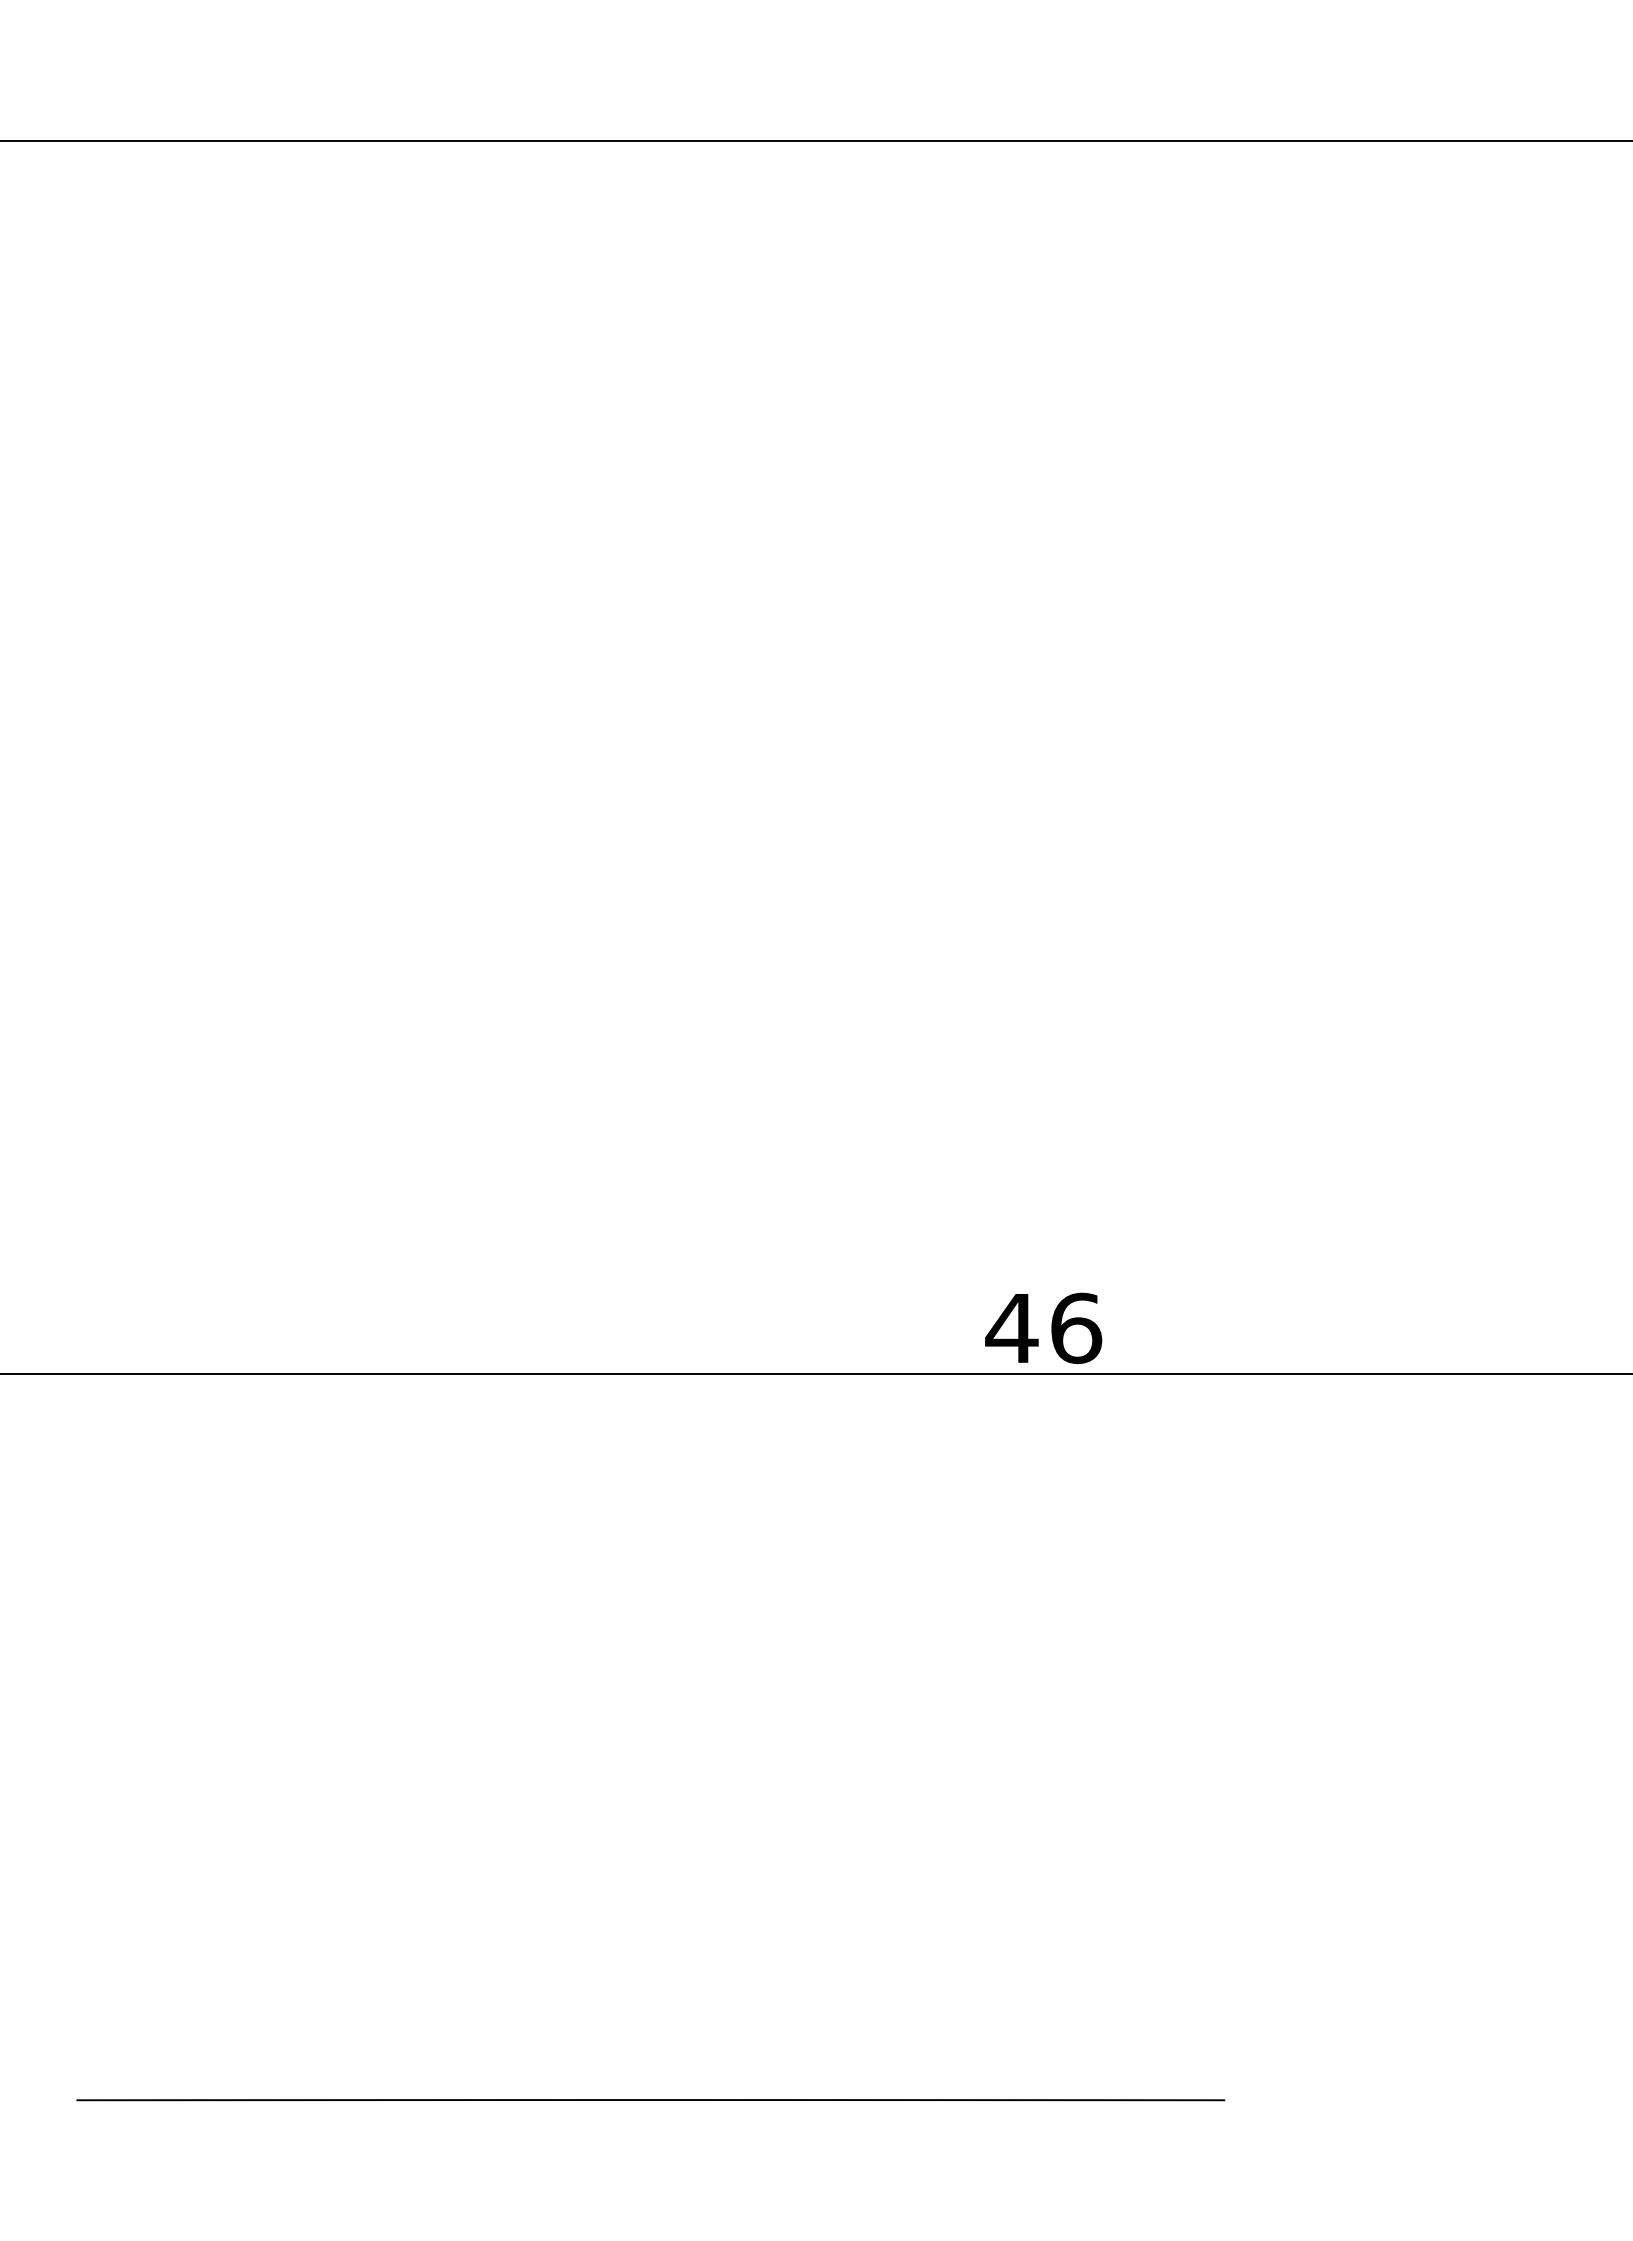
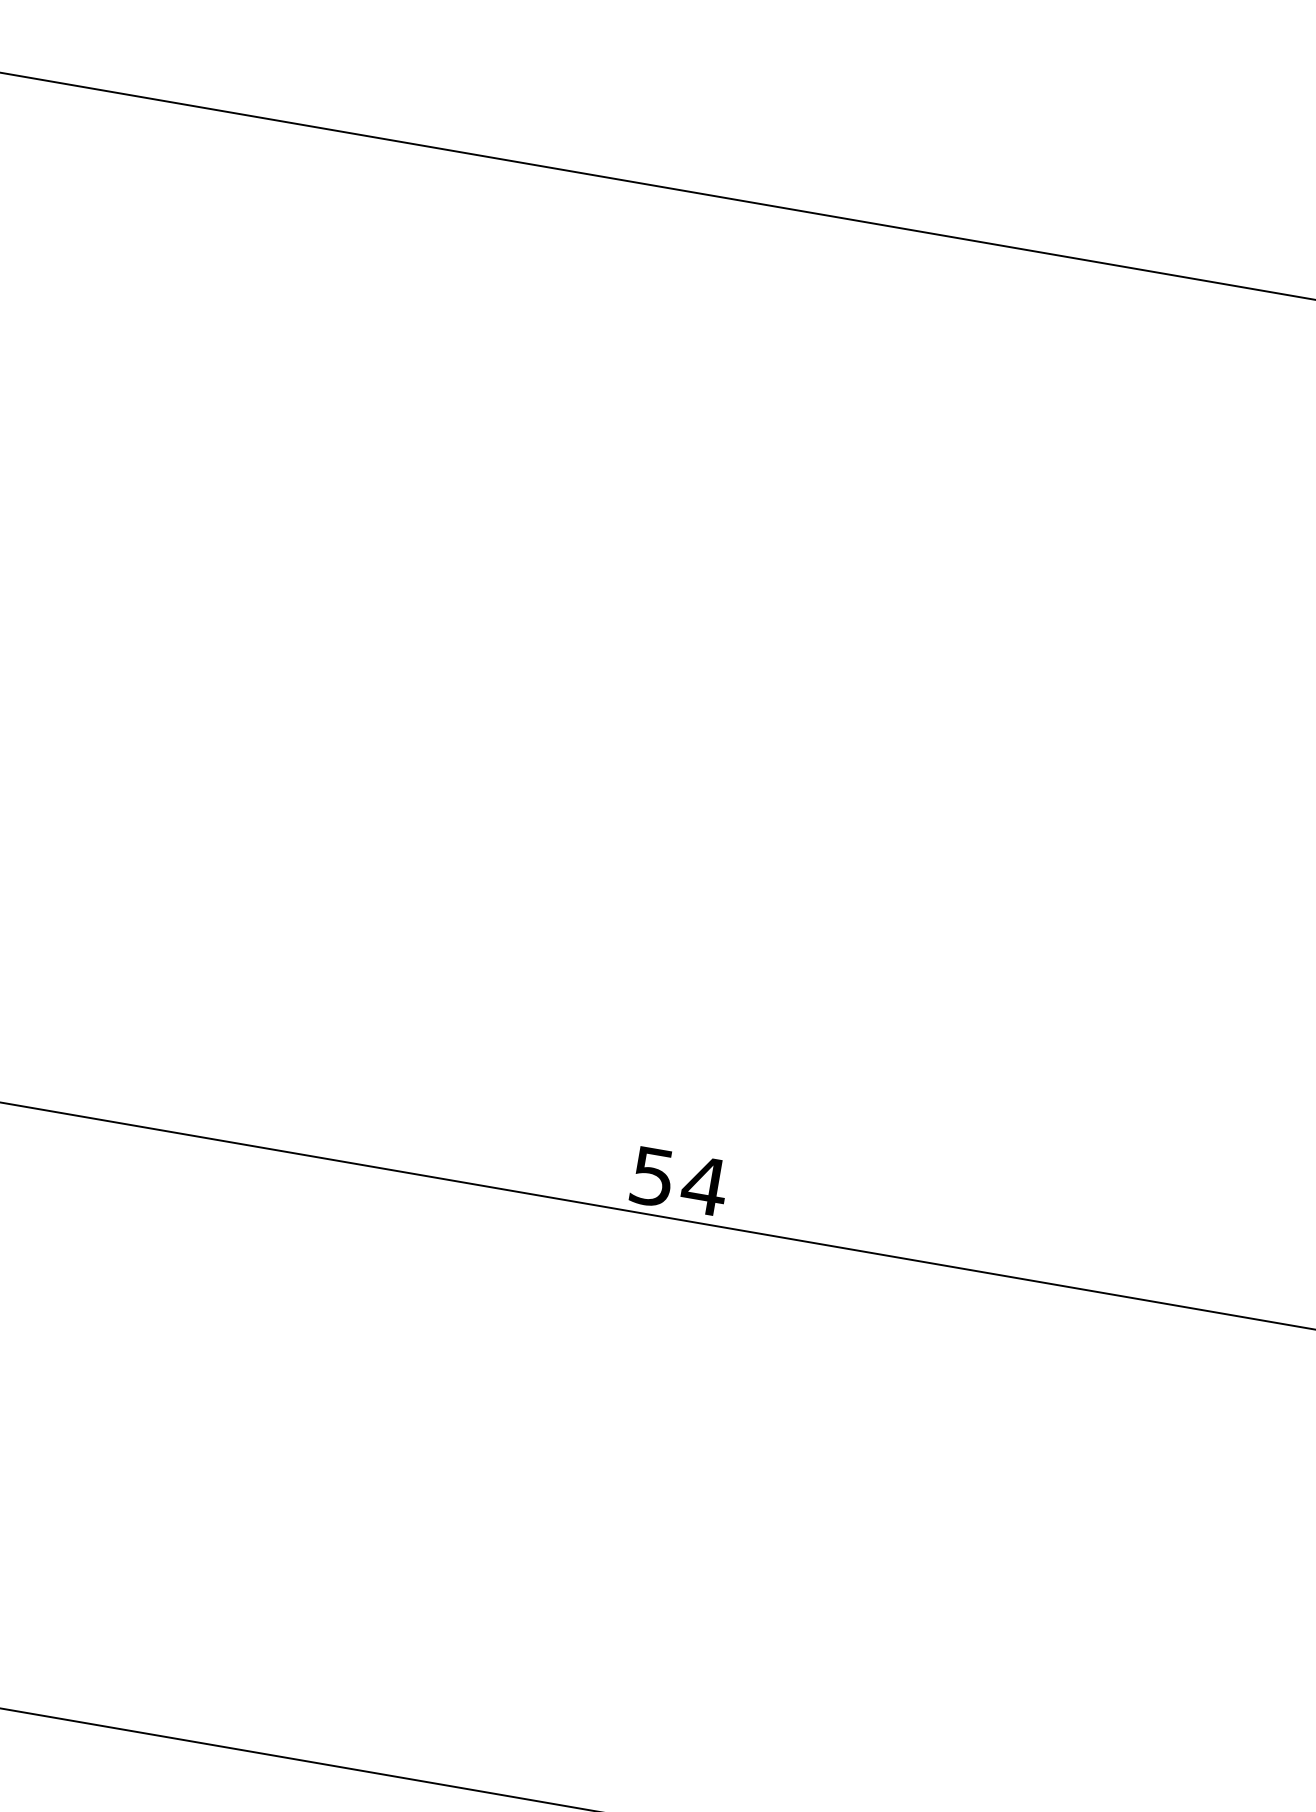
text: (1043, 1328) -> (678, 1181), 46 -> 54

